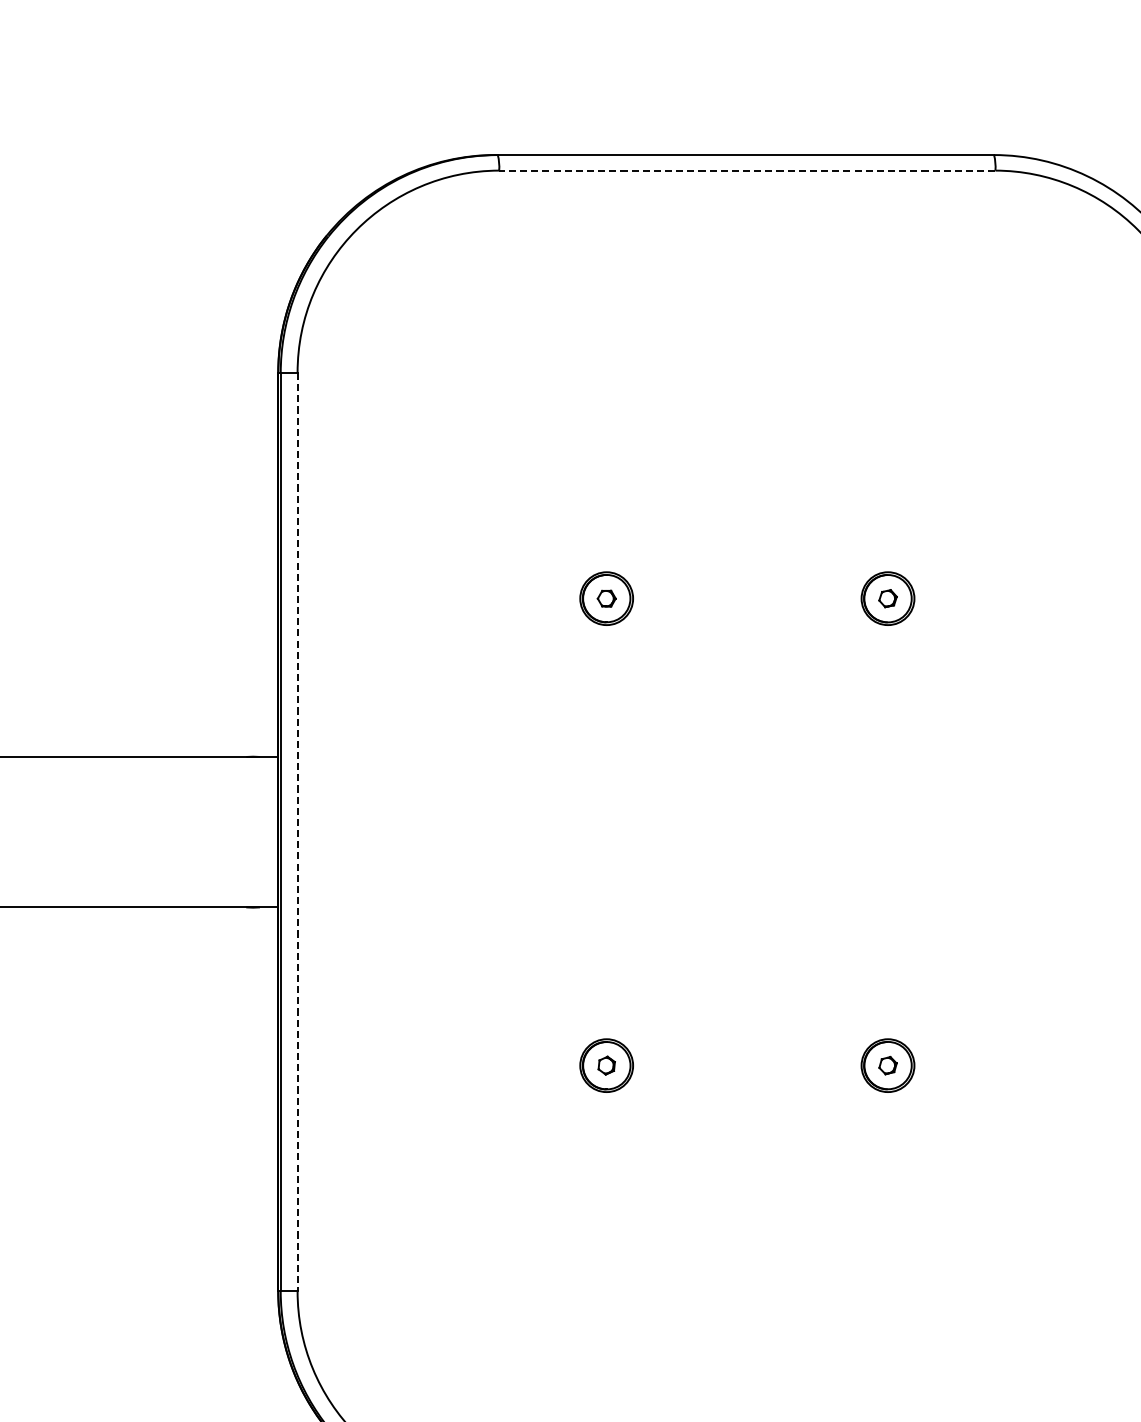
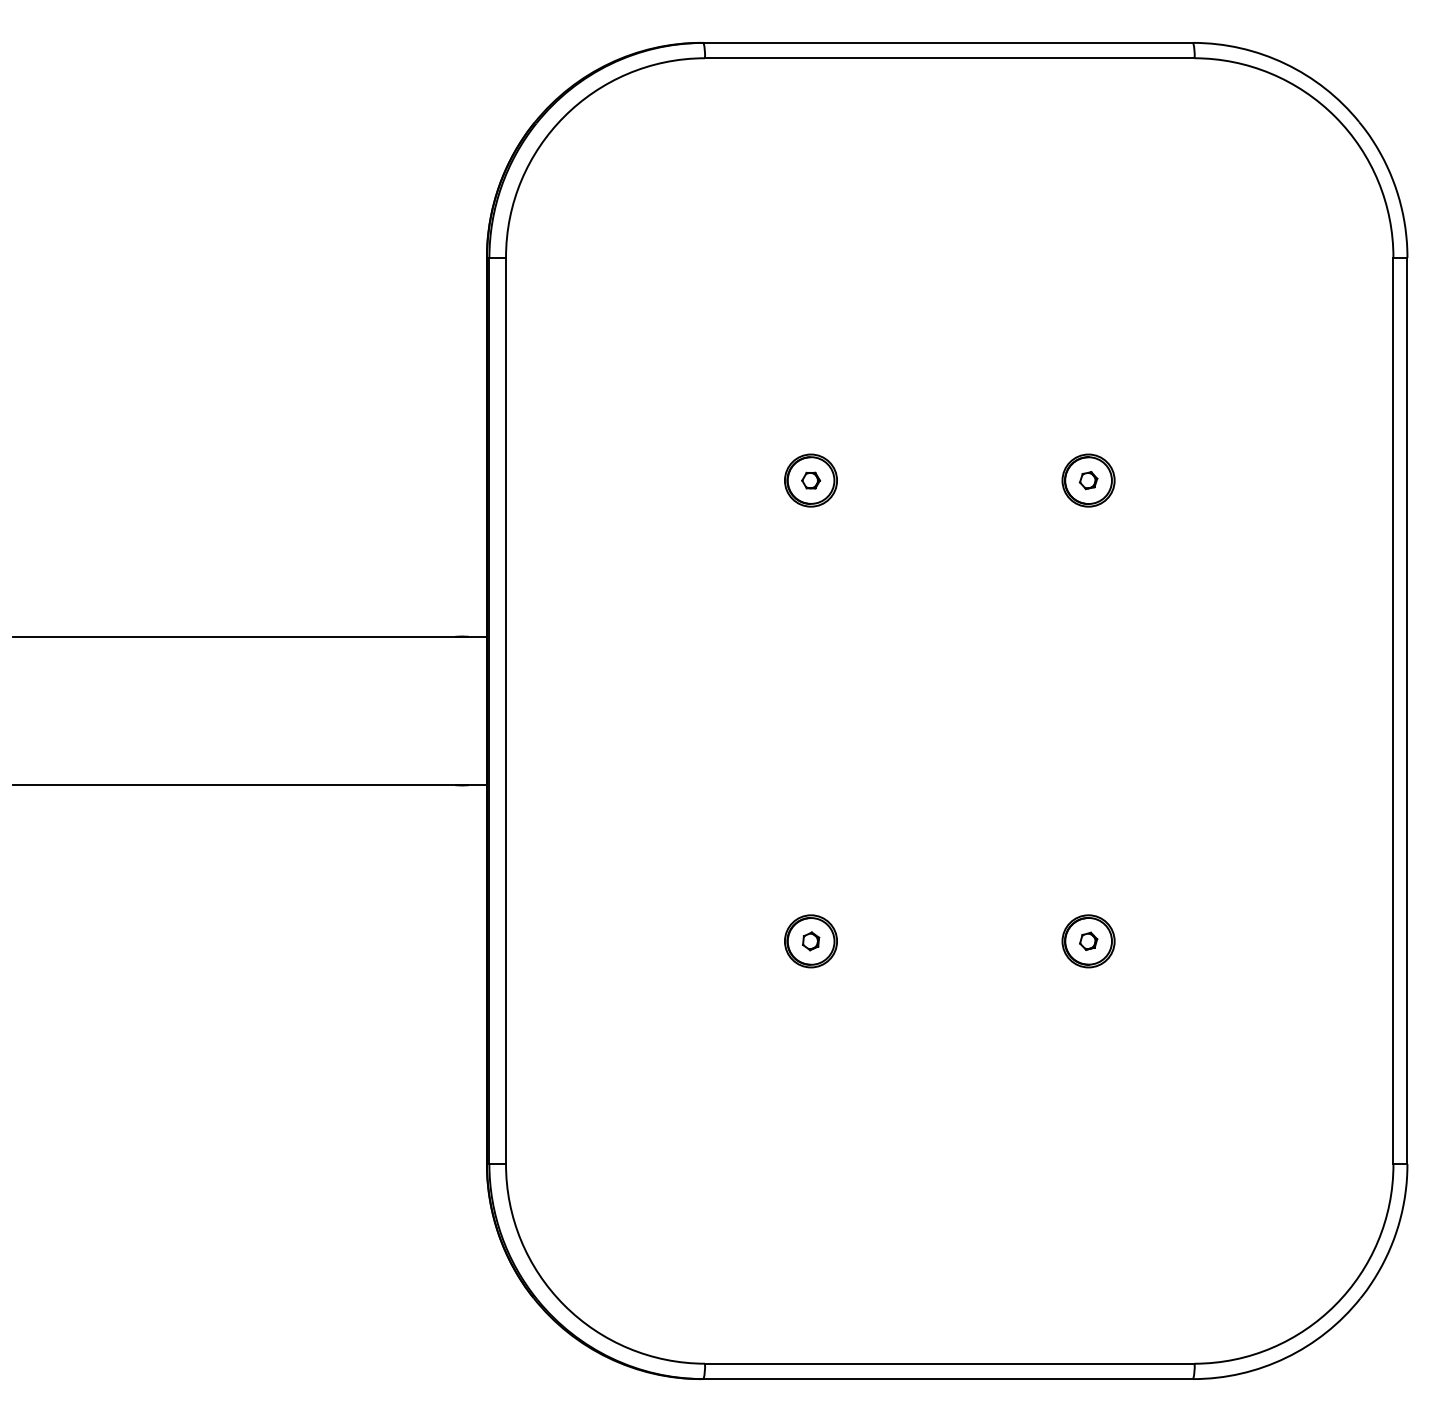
line: (747, 170) -> (949, 58), dashed -> solid
line: (298, 832) -> (506, 711), dashed -> solid

